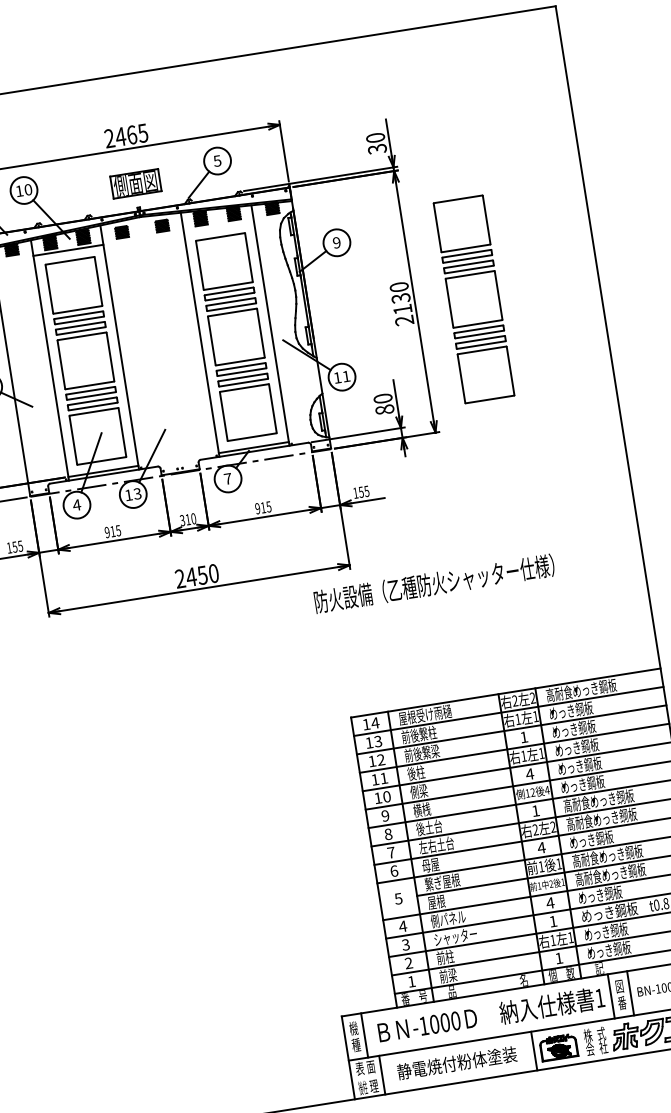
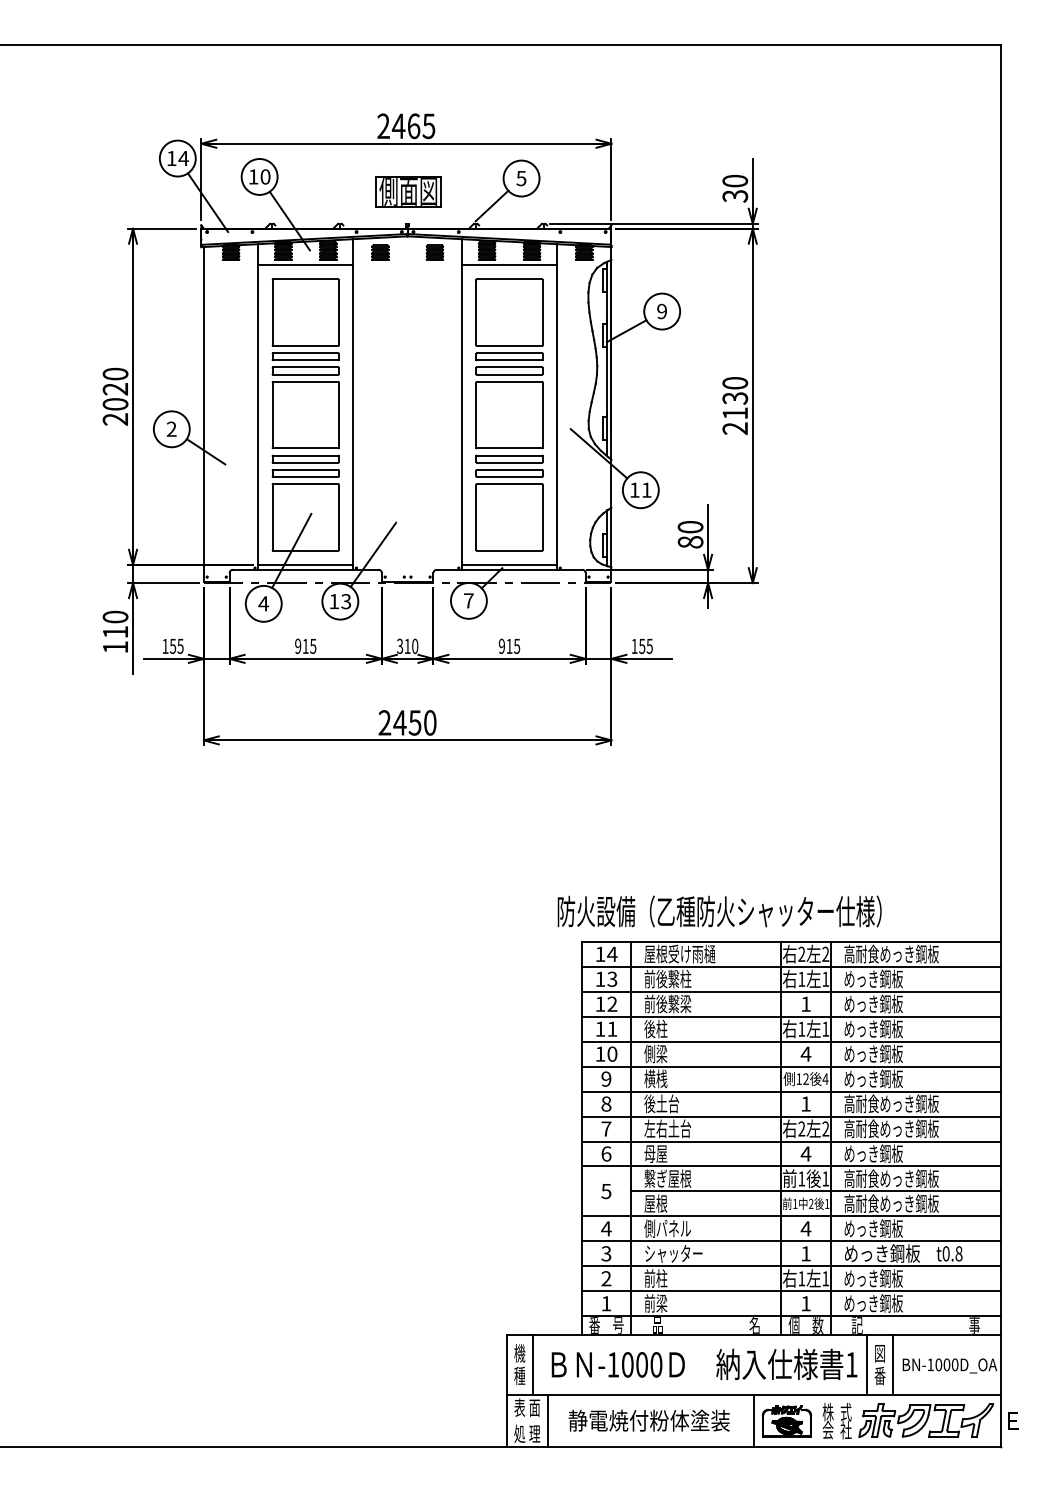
line: (218, 226) -> (509, 265), added
part: (473, 298) -> (831, 414), removed
text: (434, 583) -> (719, 911), moved
text: (362, 1087) -> (519, 1433), 後柱 -> 処

